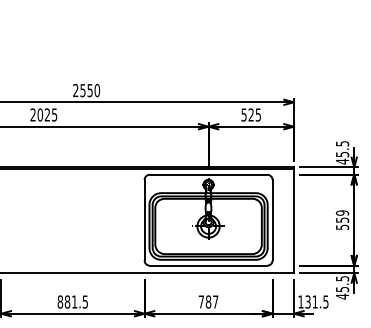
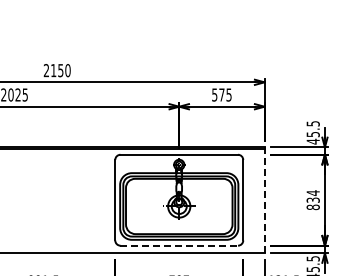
text: (82, 90) -> (53, 70), 2550 -> 2150
text: (250, 114) -> (221, 94), 525 -> 575
line: (293, 220) -> (264, 200), solid -> dashed
text: (342, 220) -> (313, 200), 559 -> 834
line: (208, 265) -> (179, 245), solid -> dashed

